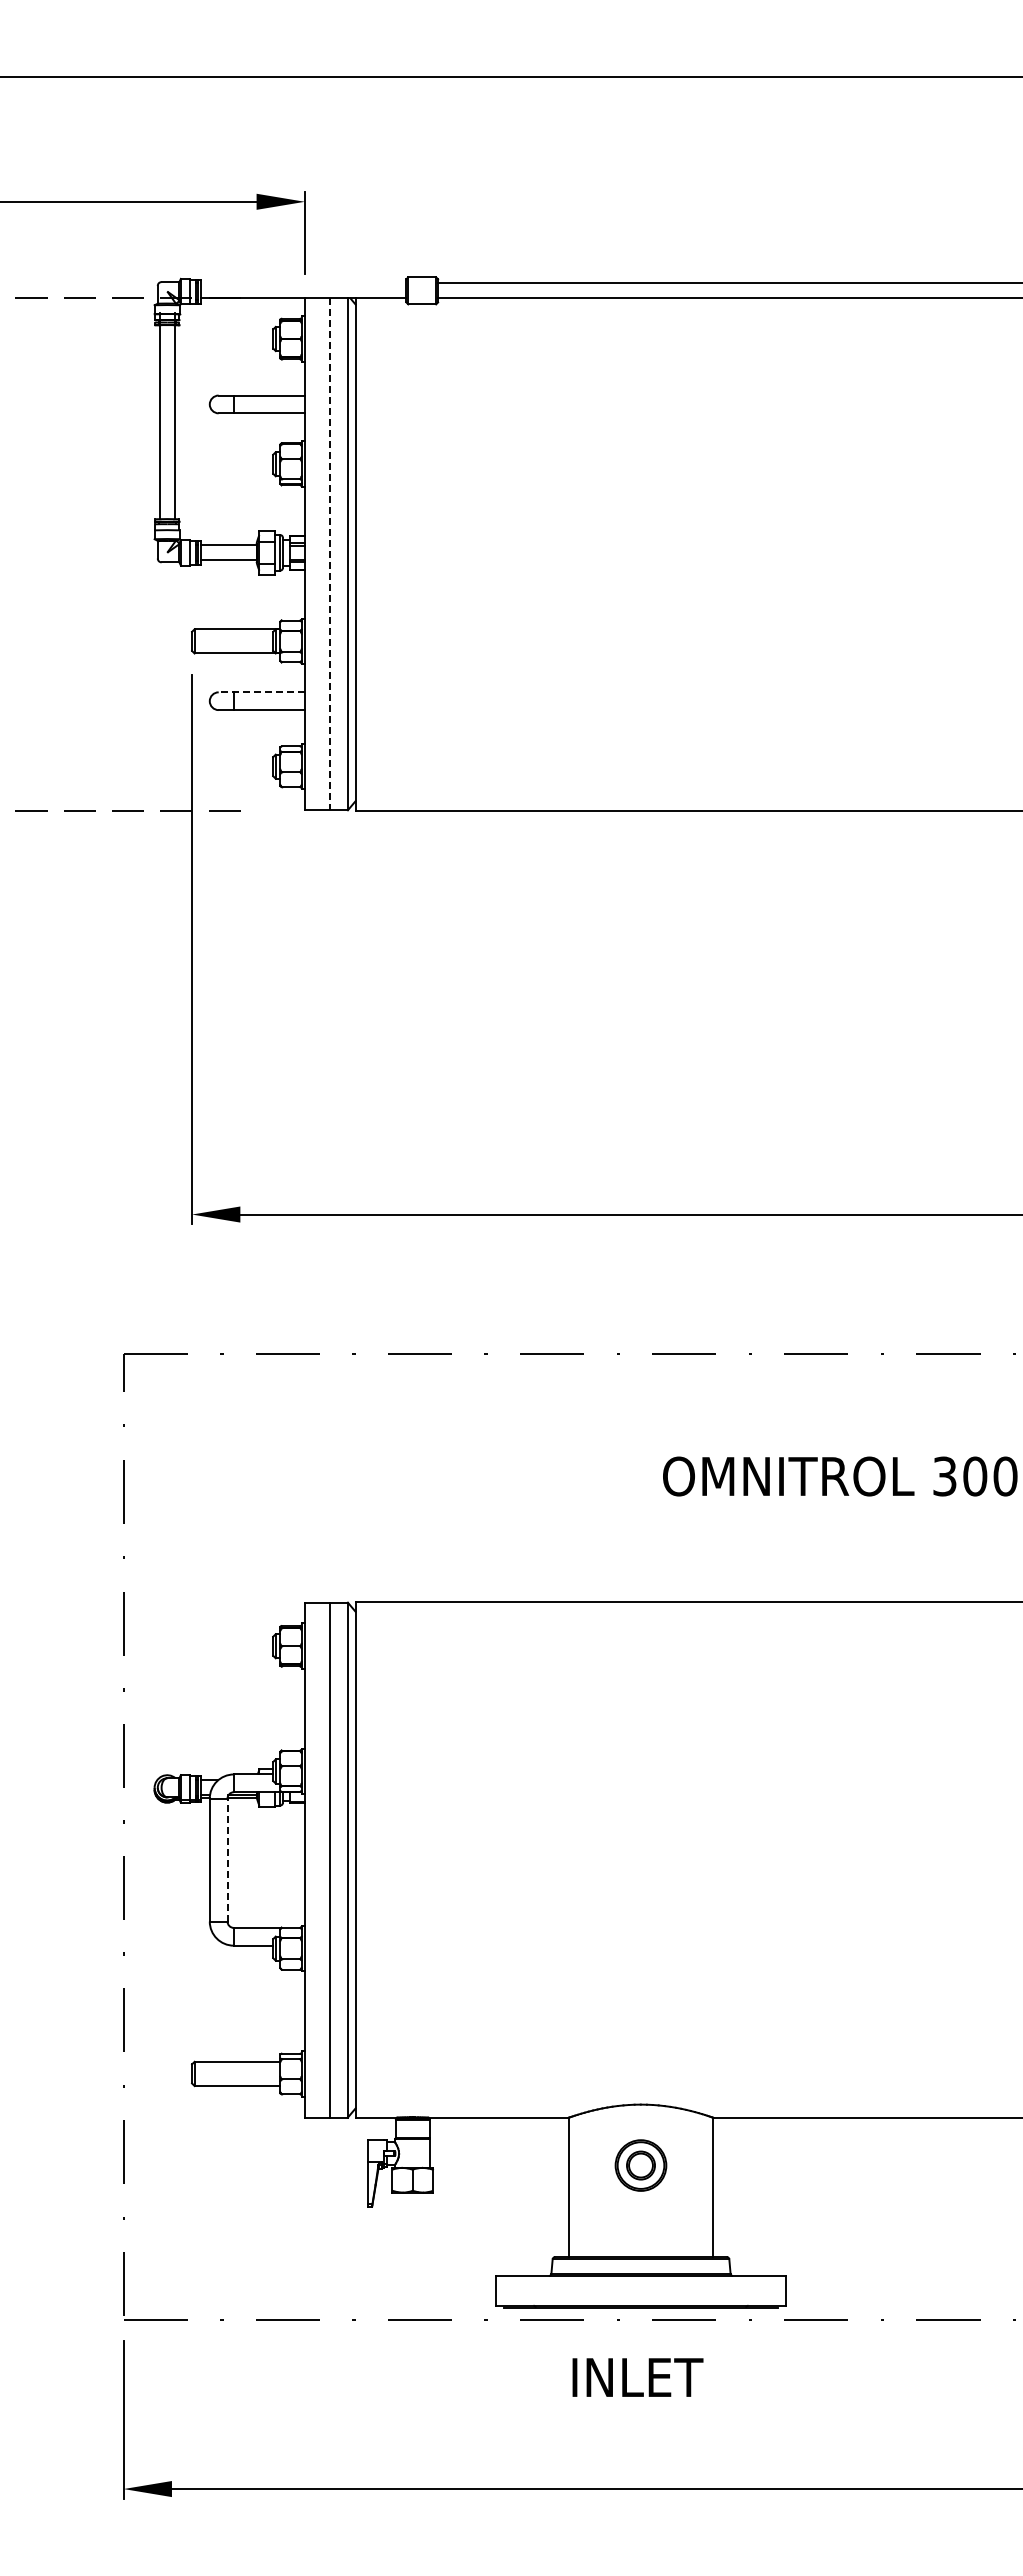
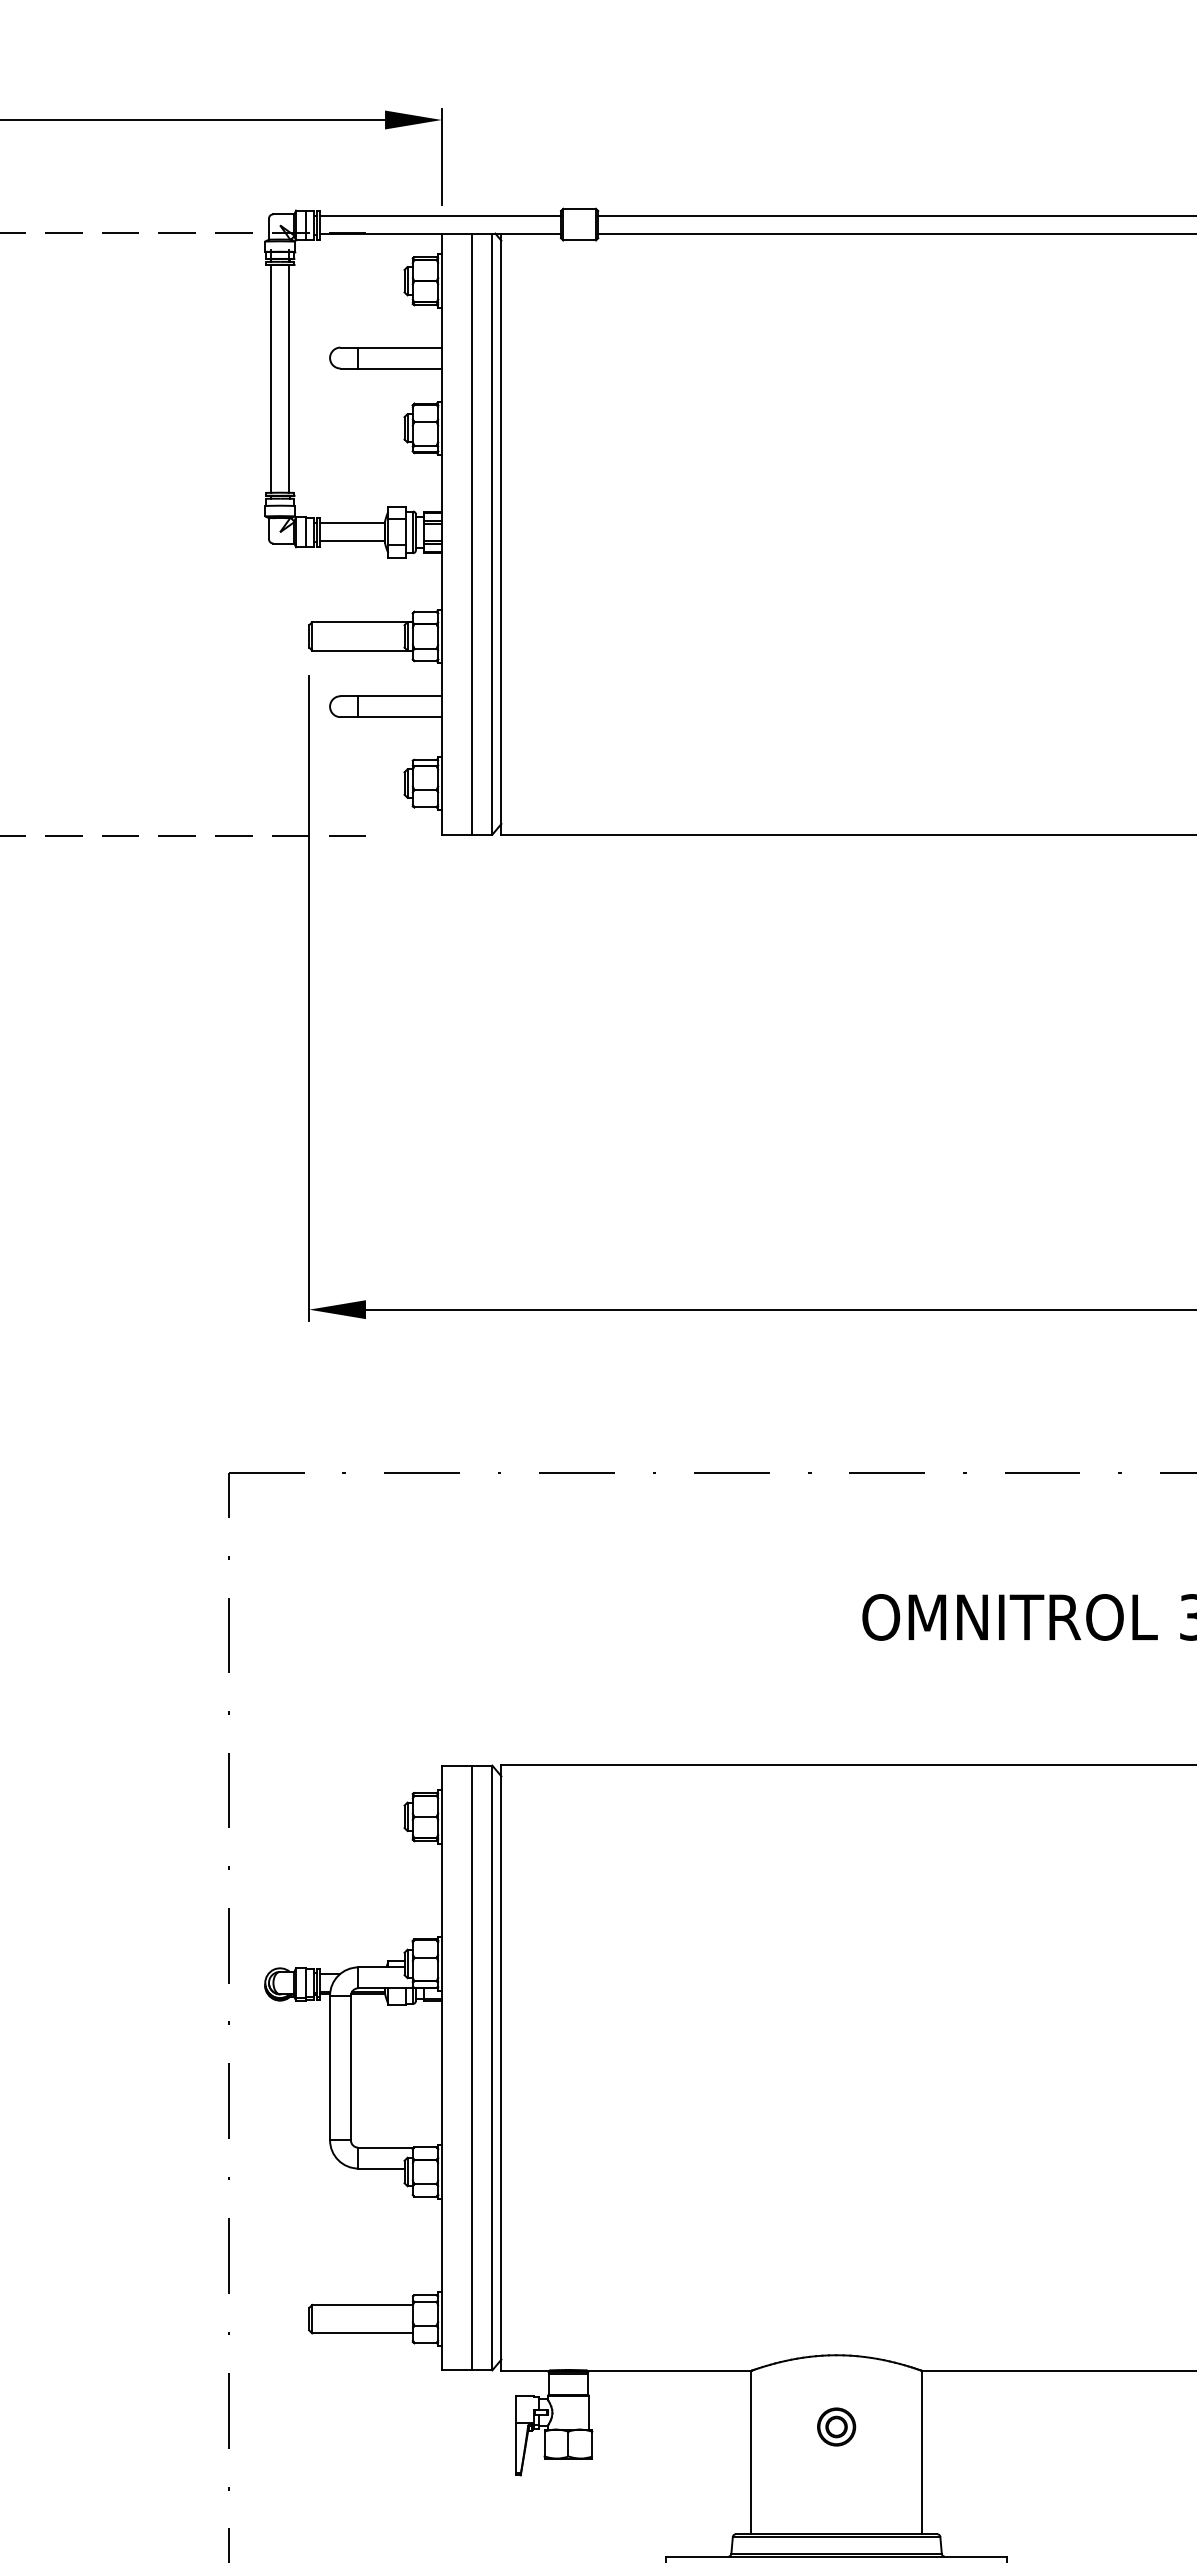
line: (303, 283) -> (440, 215), added
line: (330, 554) -> (471, 534), dashed -> solid
line: (261, 692) -> (390, 696), dashed -> solid
line: (227, 1860) -> (350, 2068), dashed -> solid
part: (640, 2165) -> (836, 2426), size x0.62

